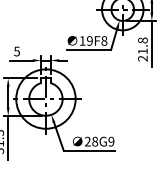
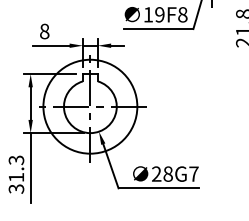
text: (16, 51) -> (43, 31), 5 -> 8
text: (111, 141) -> (194, 173), 28G9 -> 28G7

